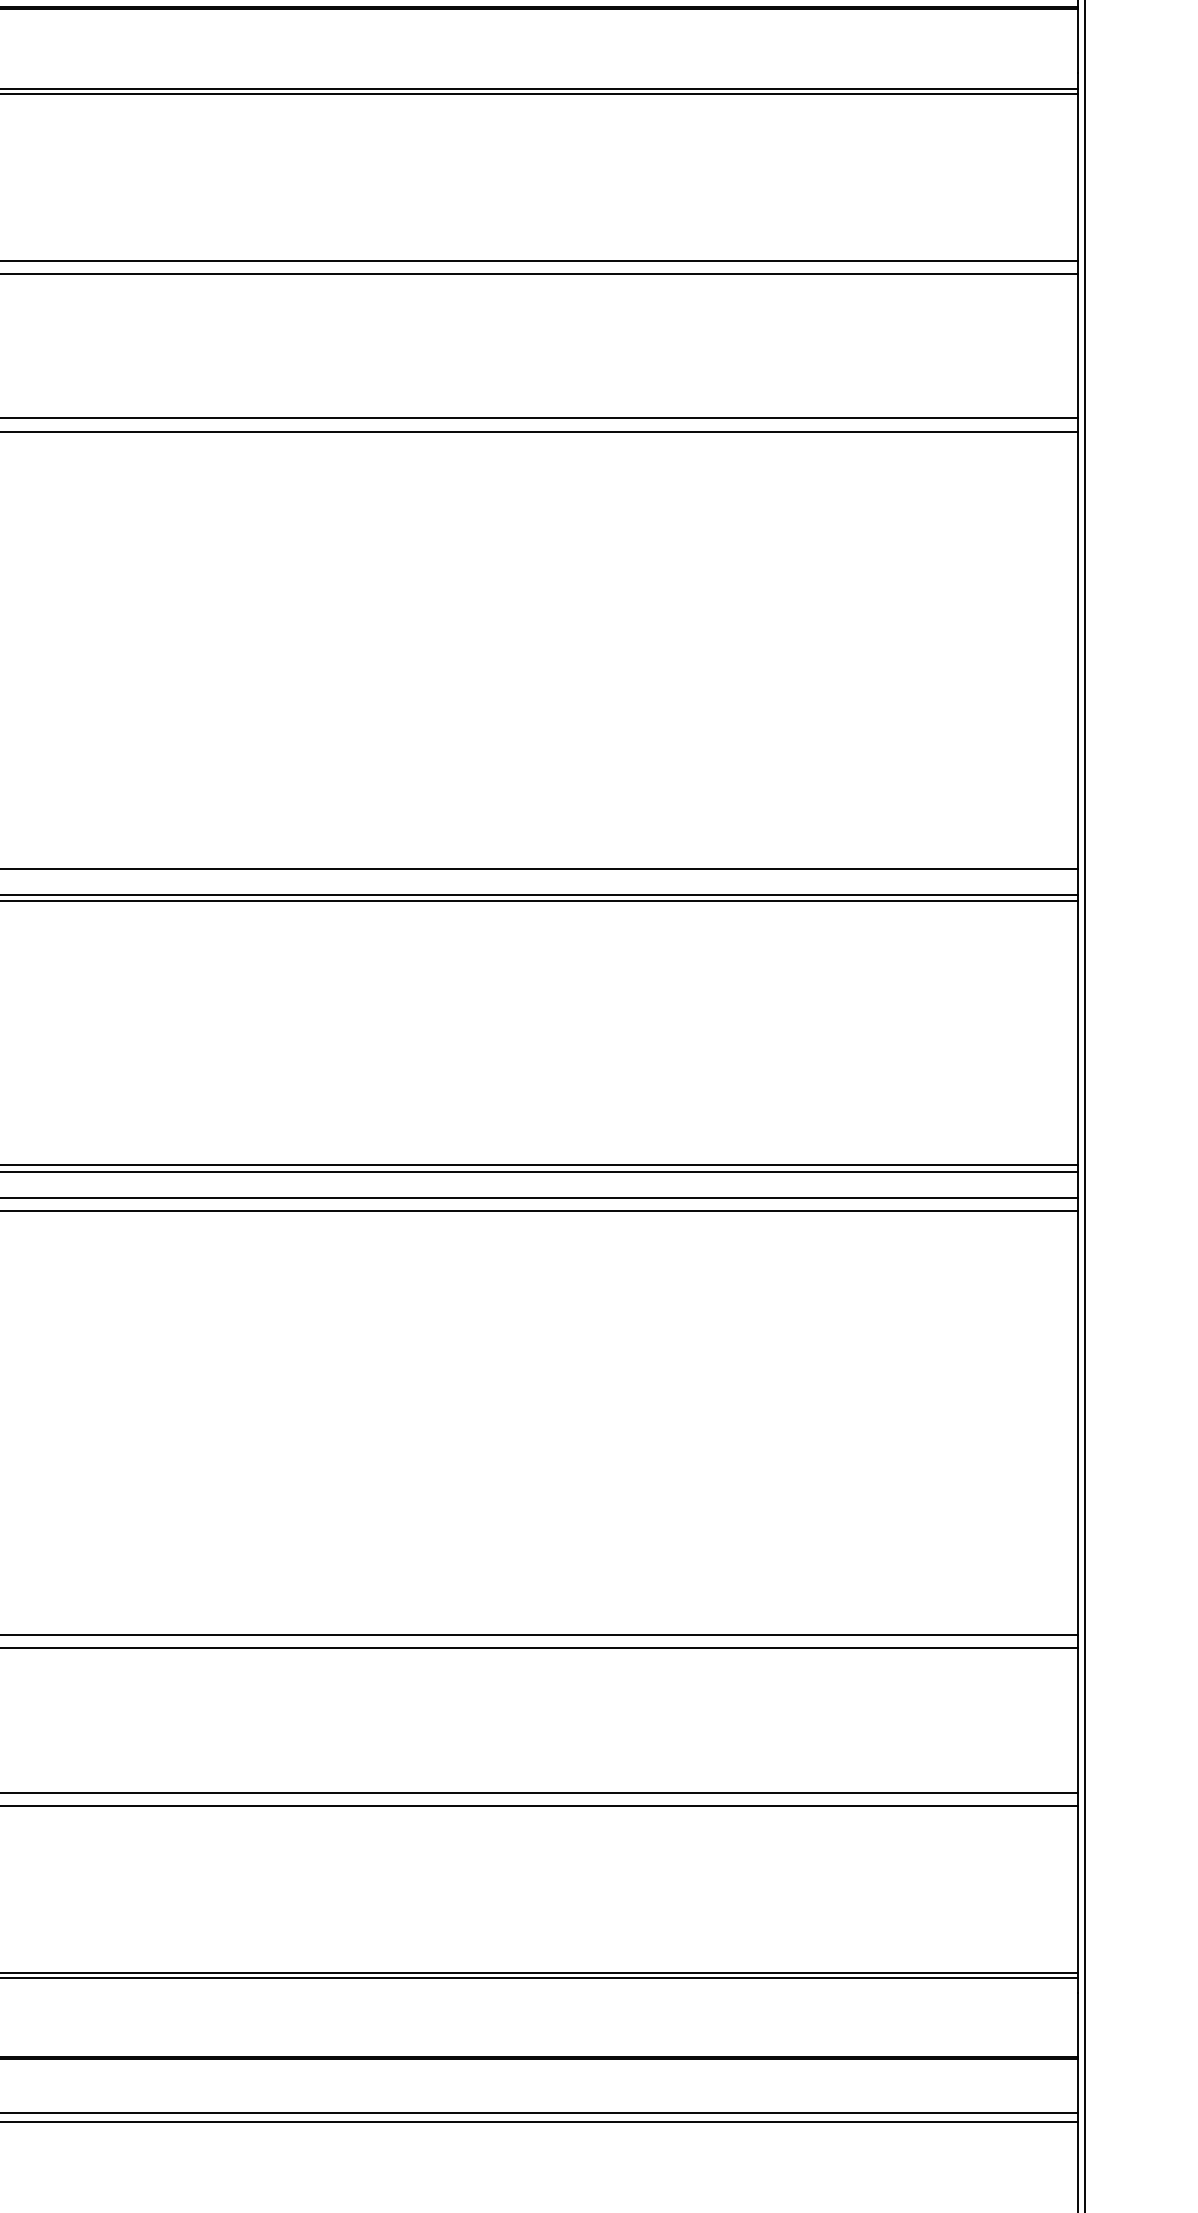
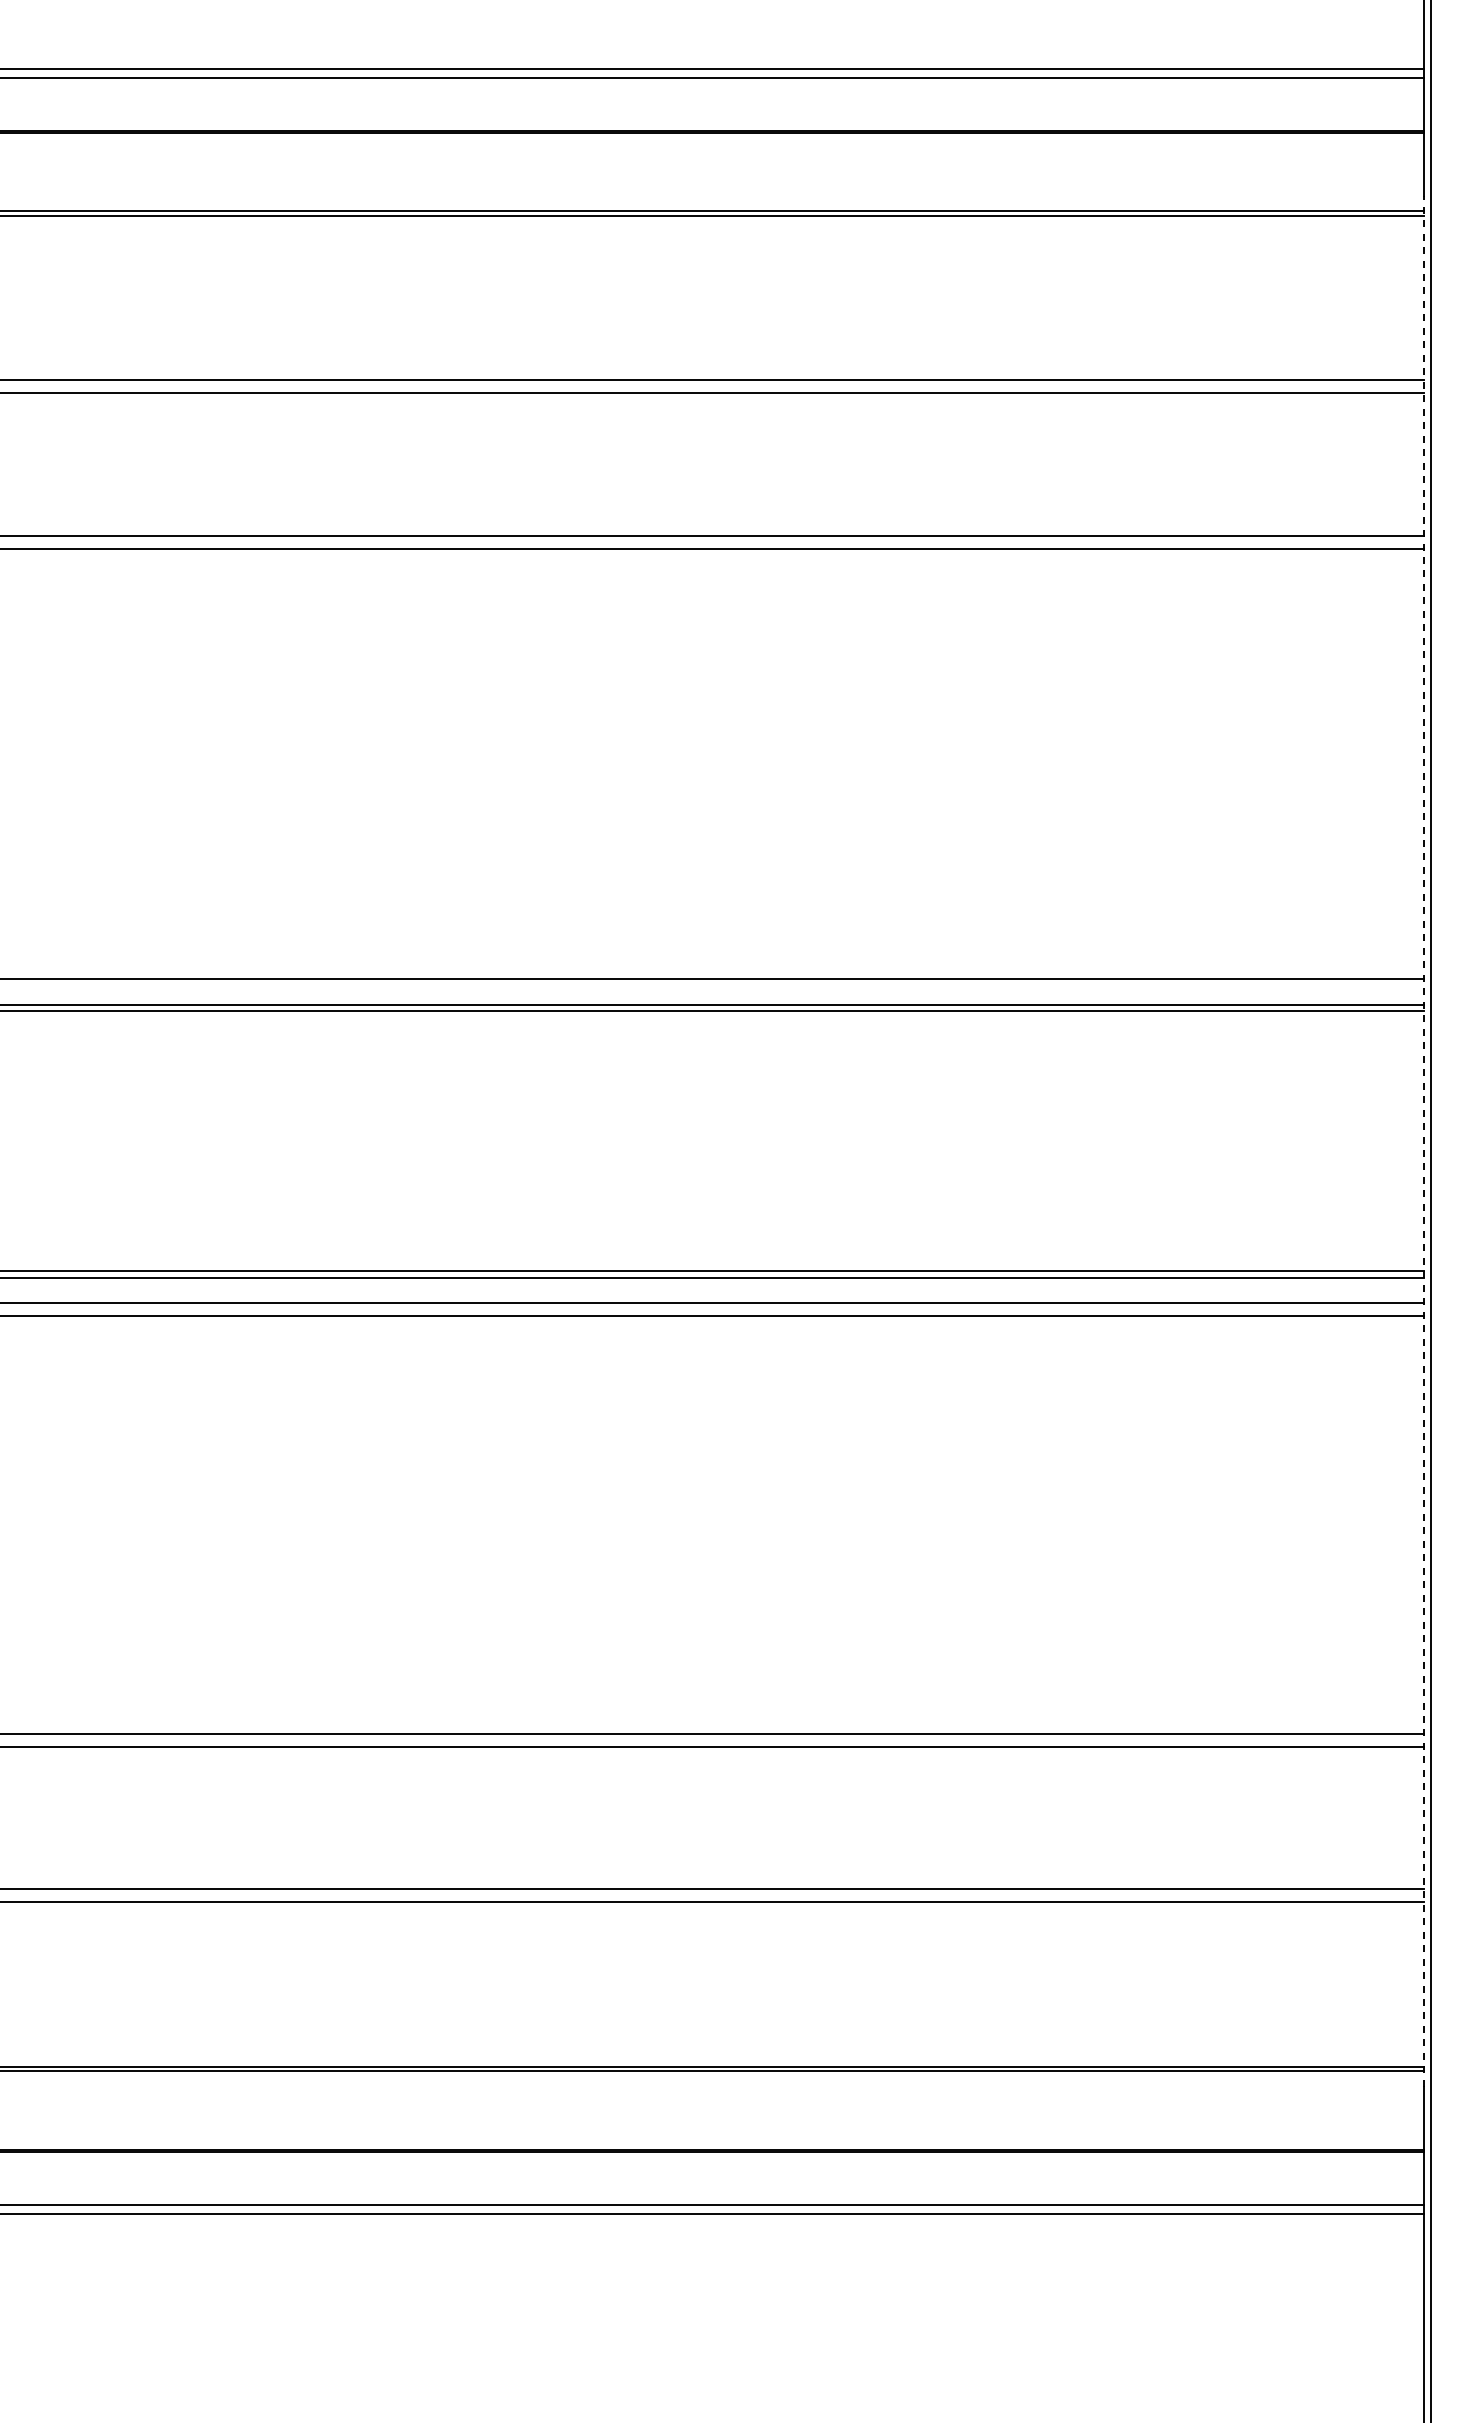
line: (1078, 1033) -> (1424, 1141), solid -> dashed

